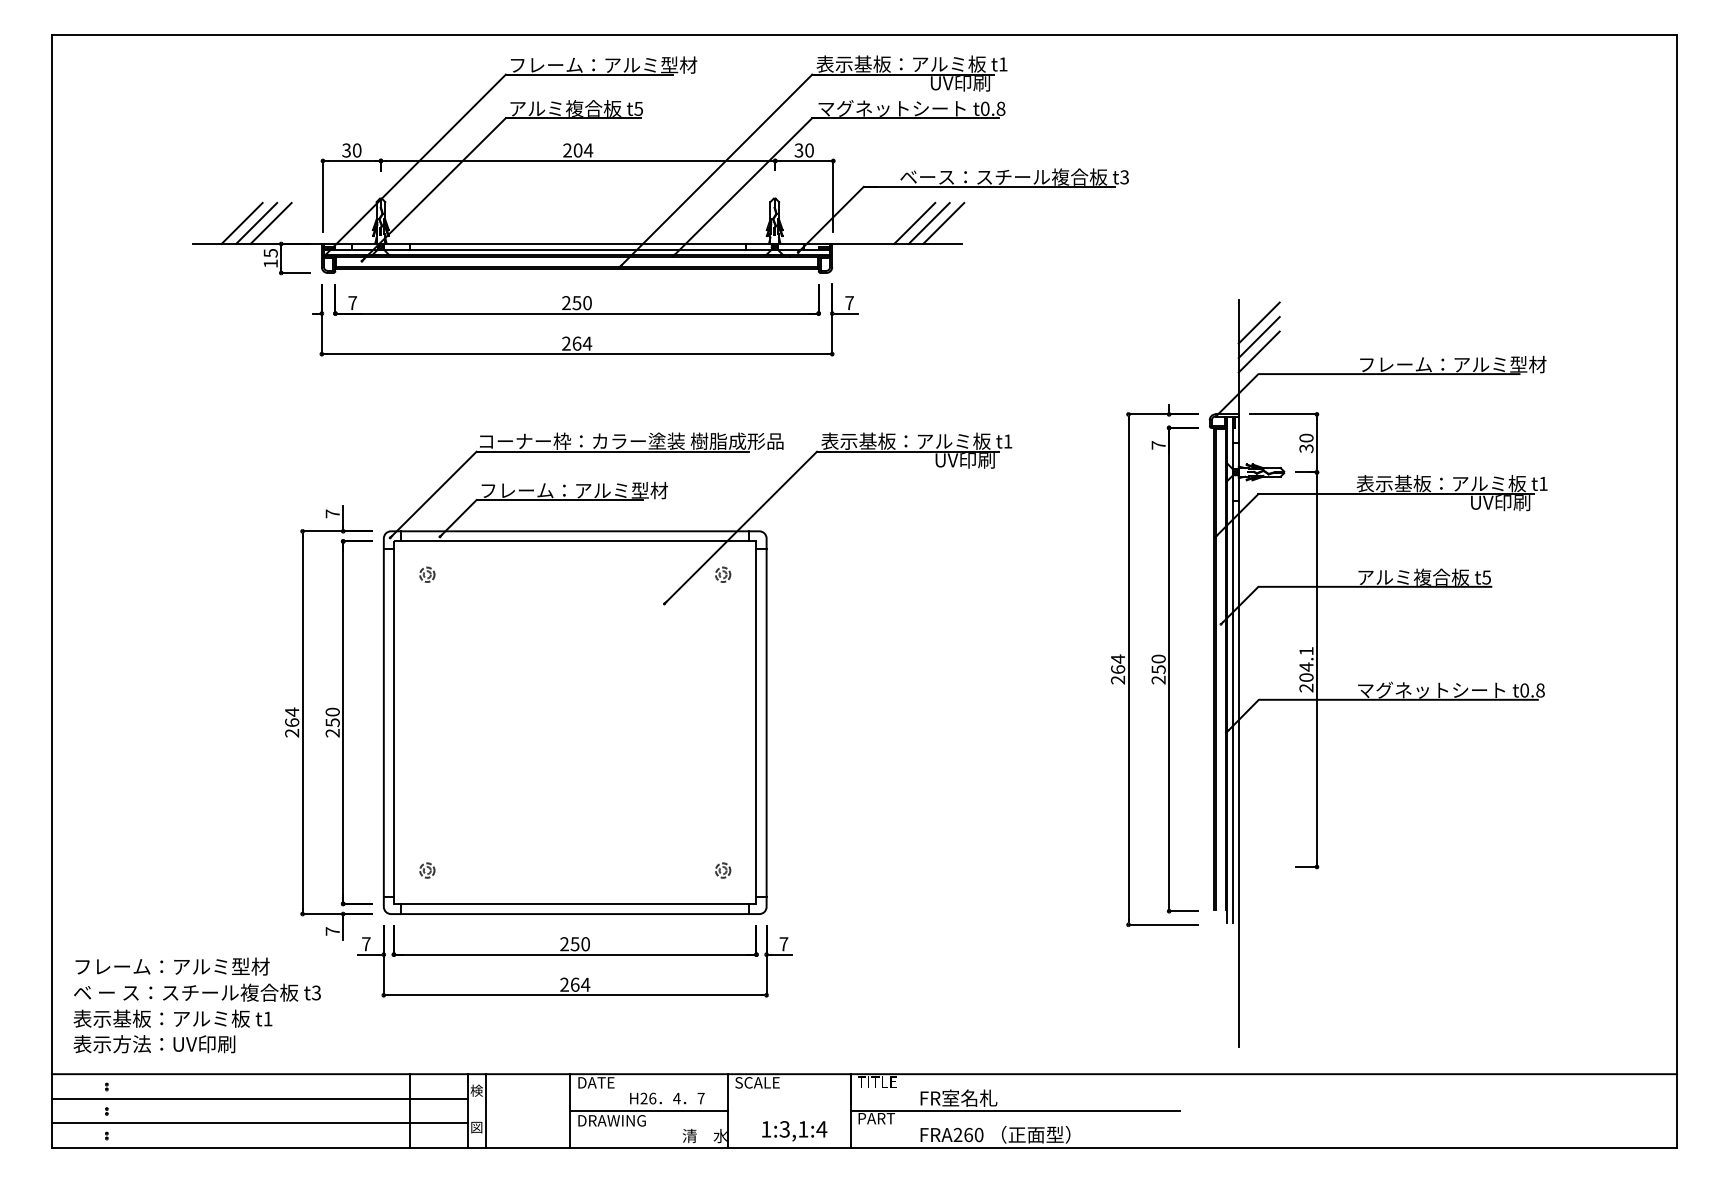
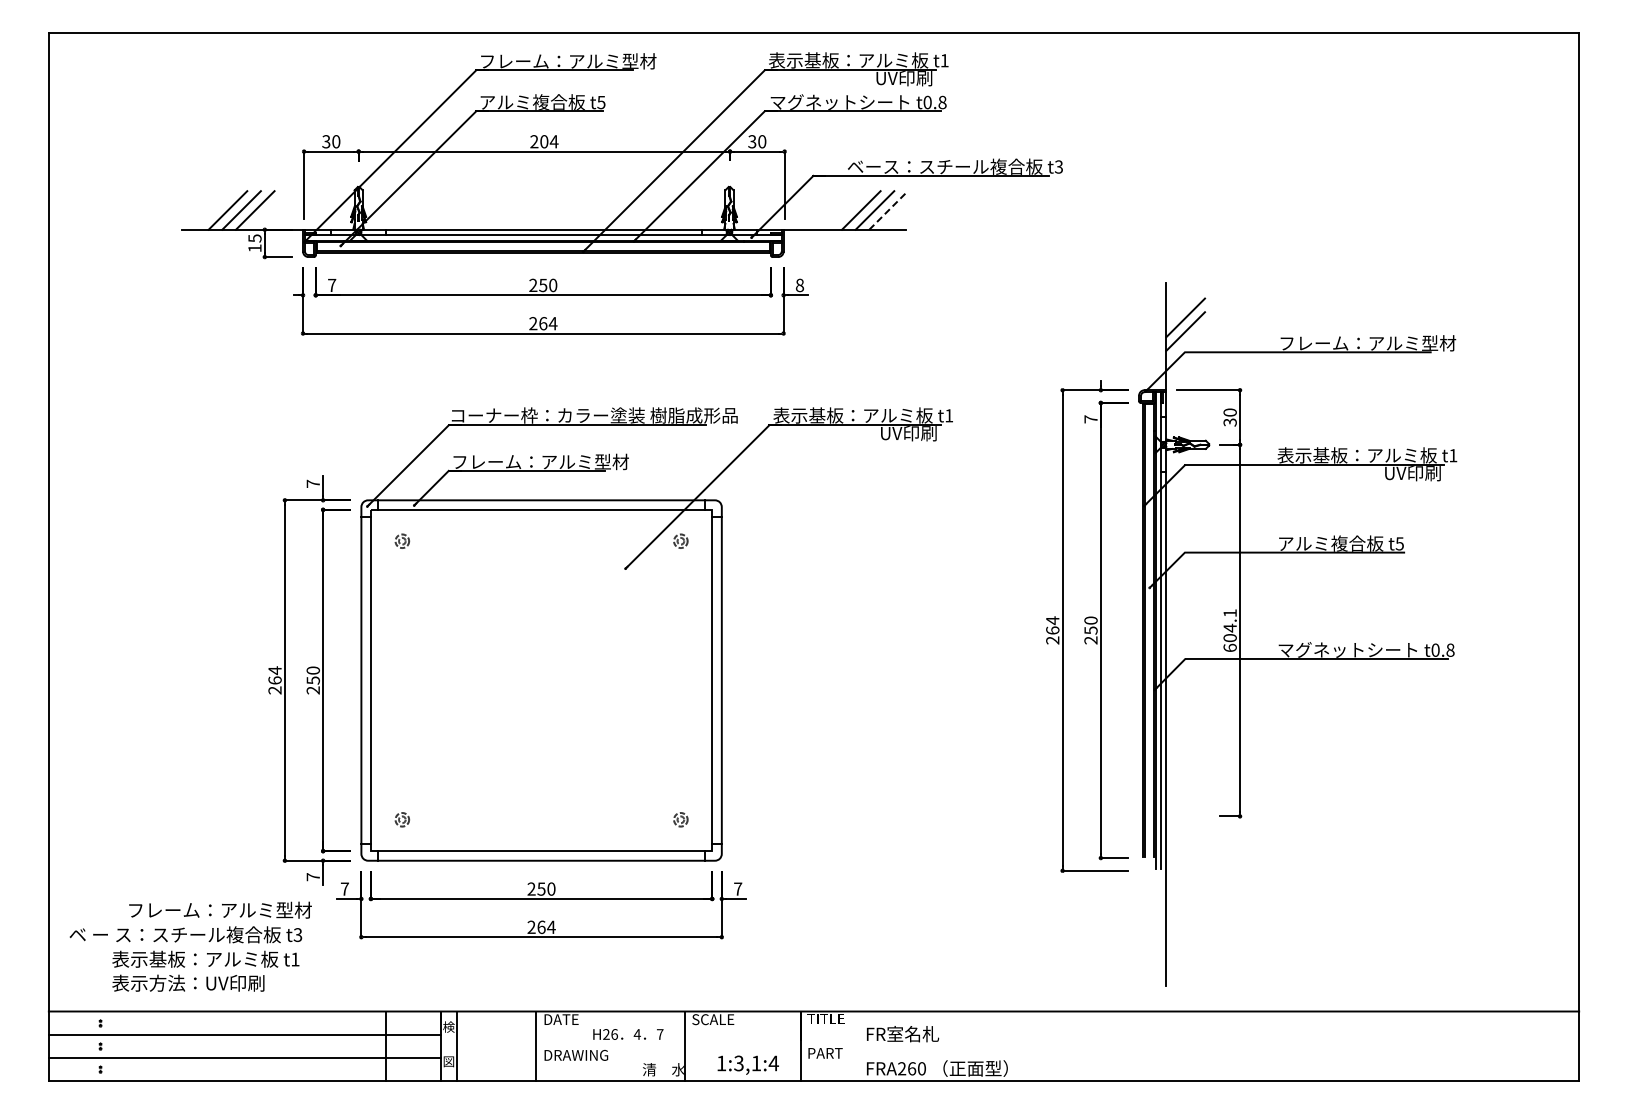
line: (943, 223) -> (888, 210), solid -> dashed
text: (849, 303) -> (799, 285), 7 -> 8
line: (1259, 322) -> (1185, 303), removed
text: (1305, 687) -> (1229, 647), 204.1 -> 604.1
text: (172, 965) -> (220, 909), moved
text: (172, 1030) -> (205, 970), moved
line: (648, 1111) -> (610, 1046), removed
line: (1015, 1111) -> (956, 1046), removed

